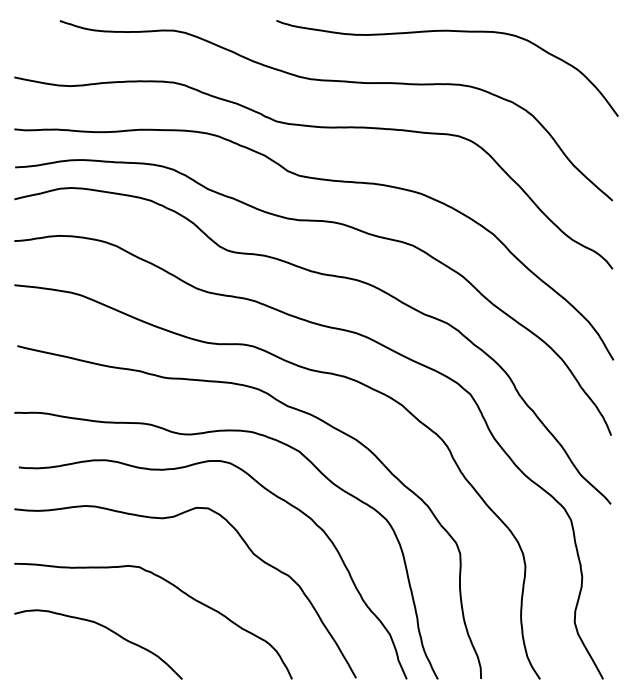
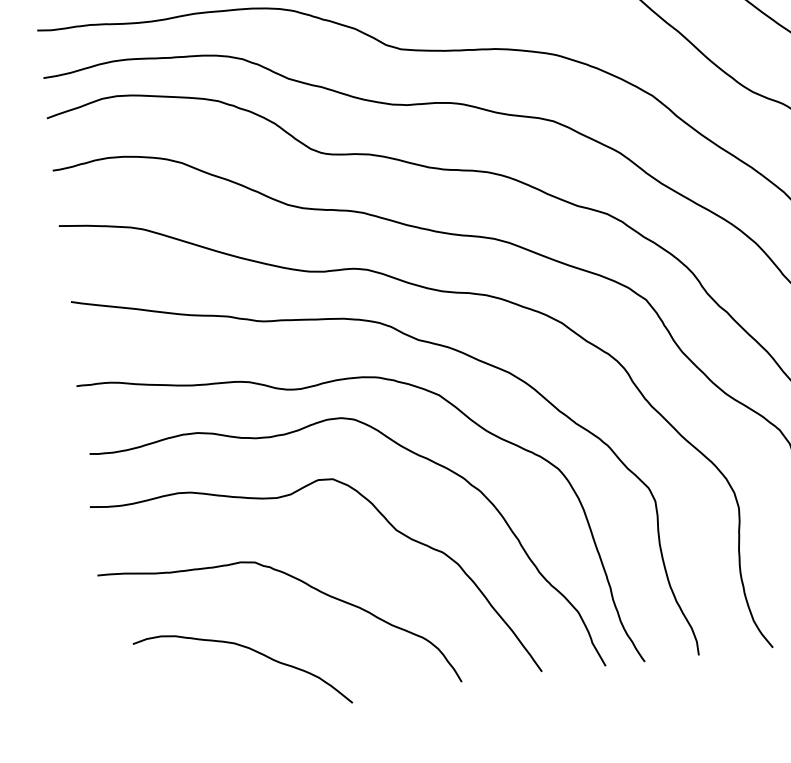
curve: (105, 628) -> (249, 649), moved

